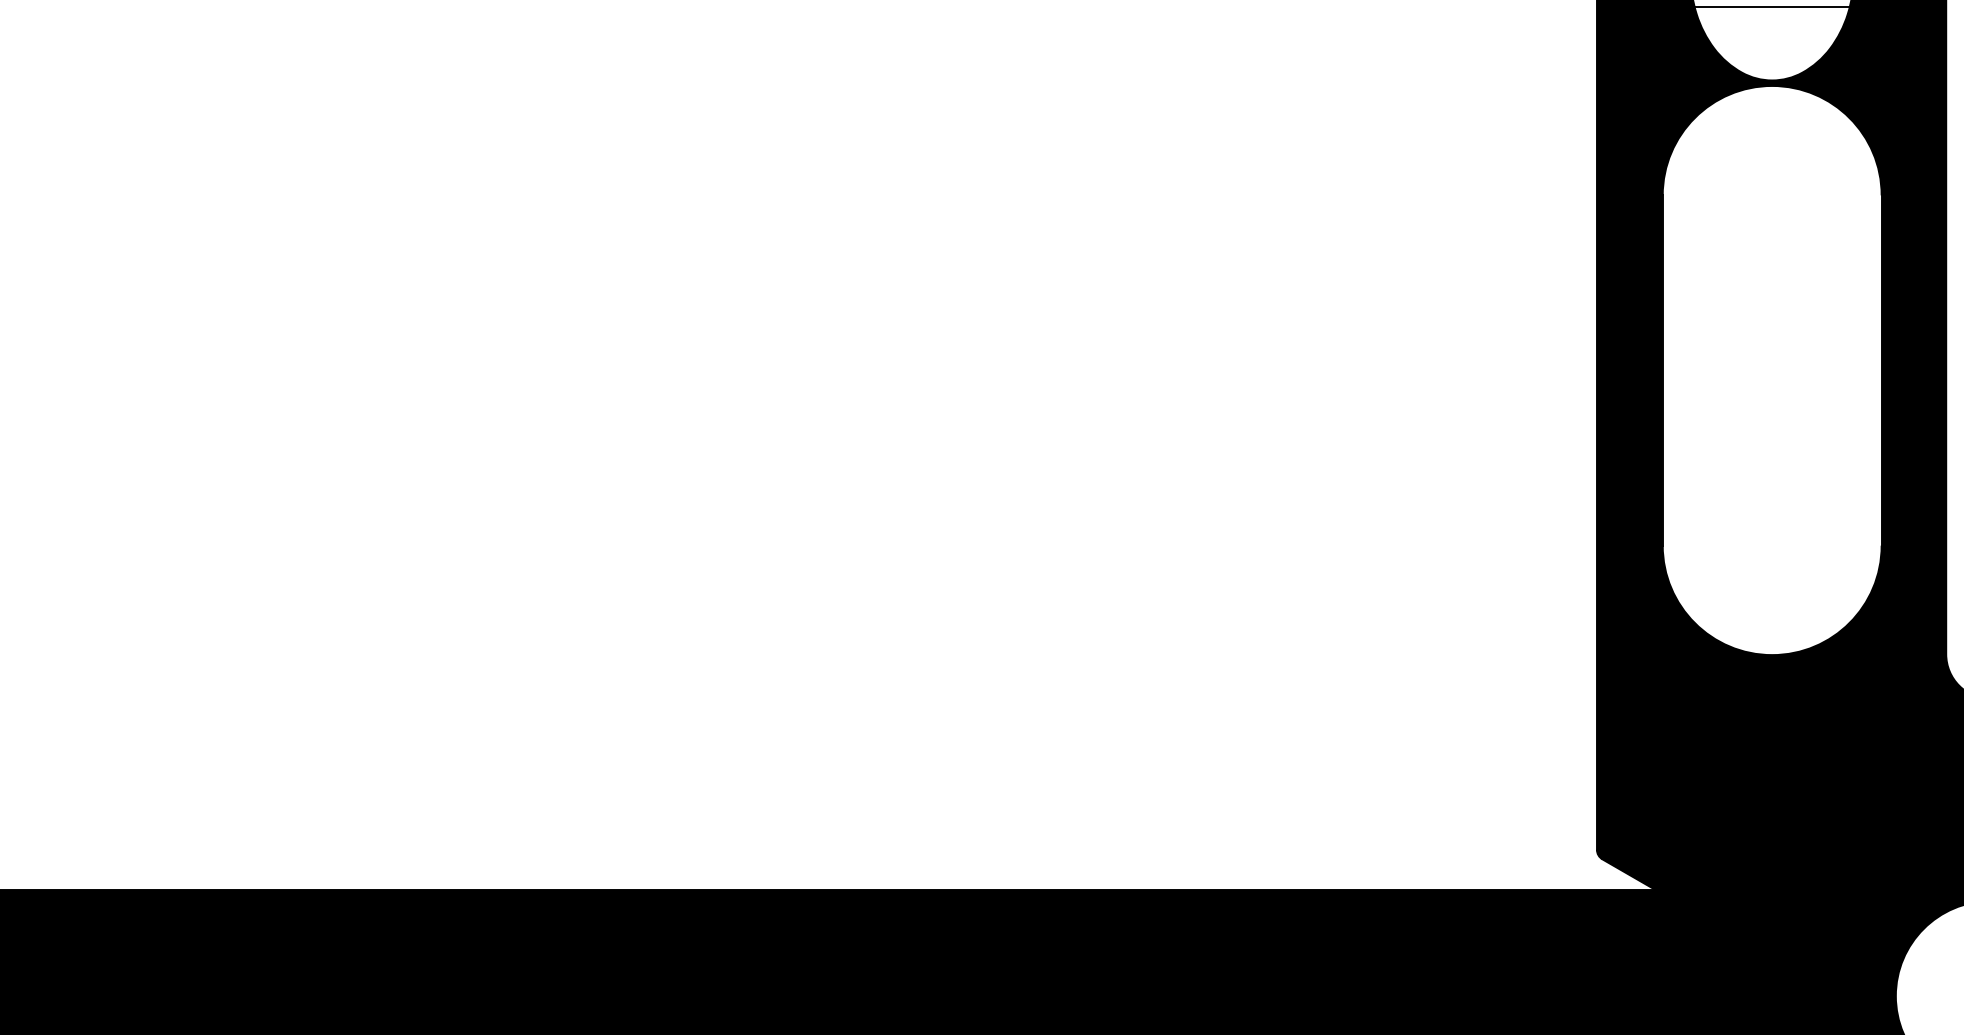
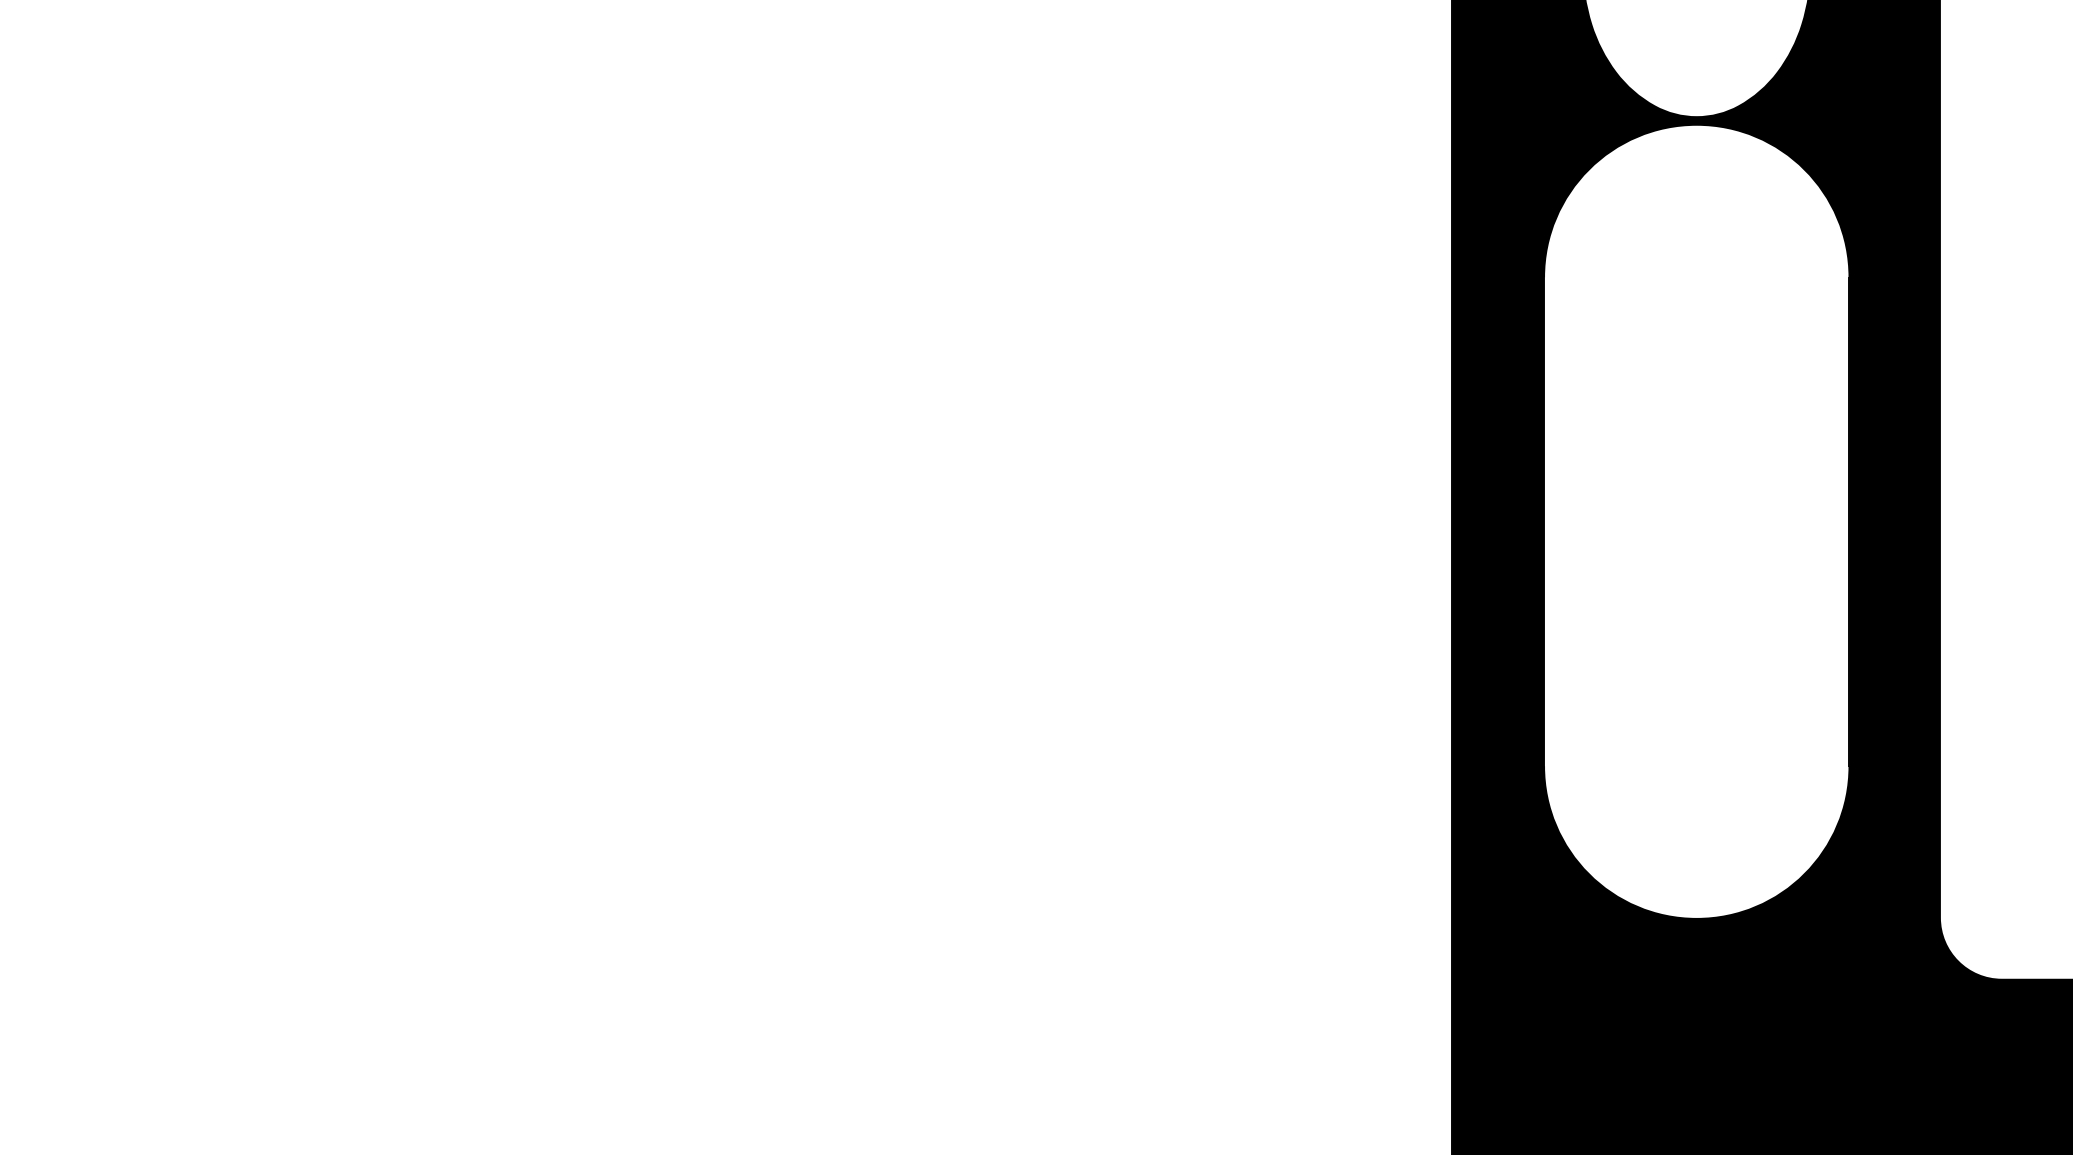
line: (1771, 7) -> (1695, 15), removed

